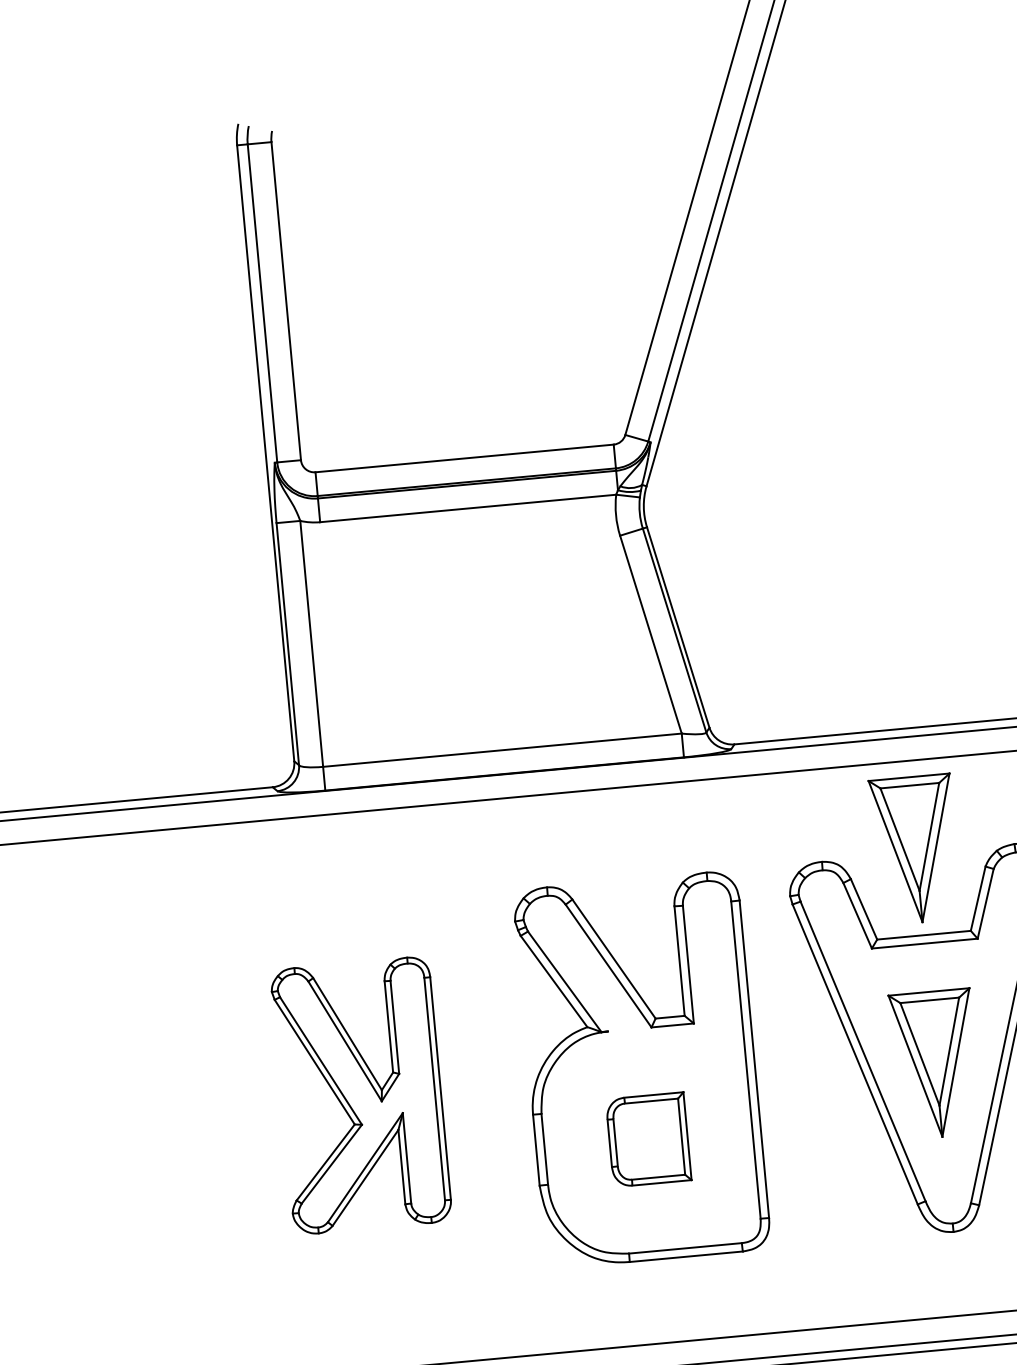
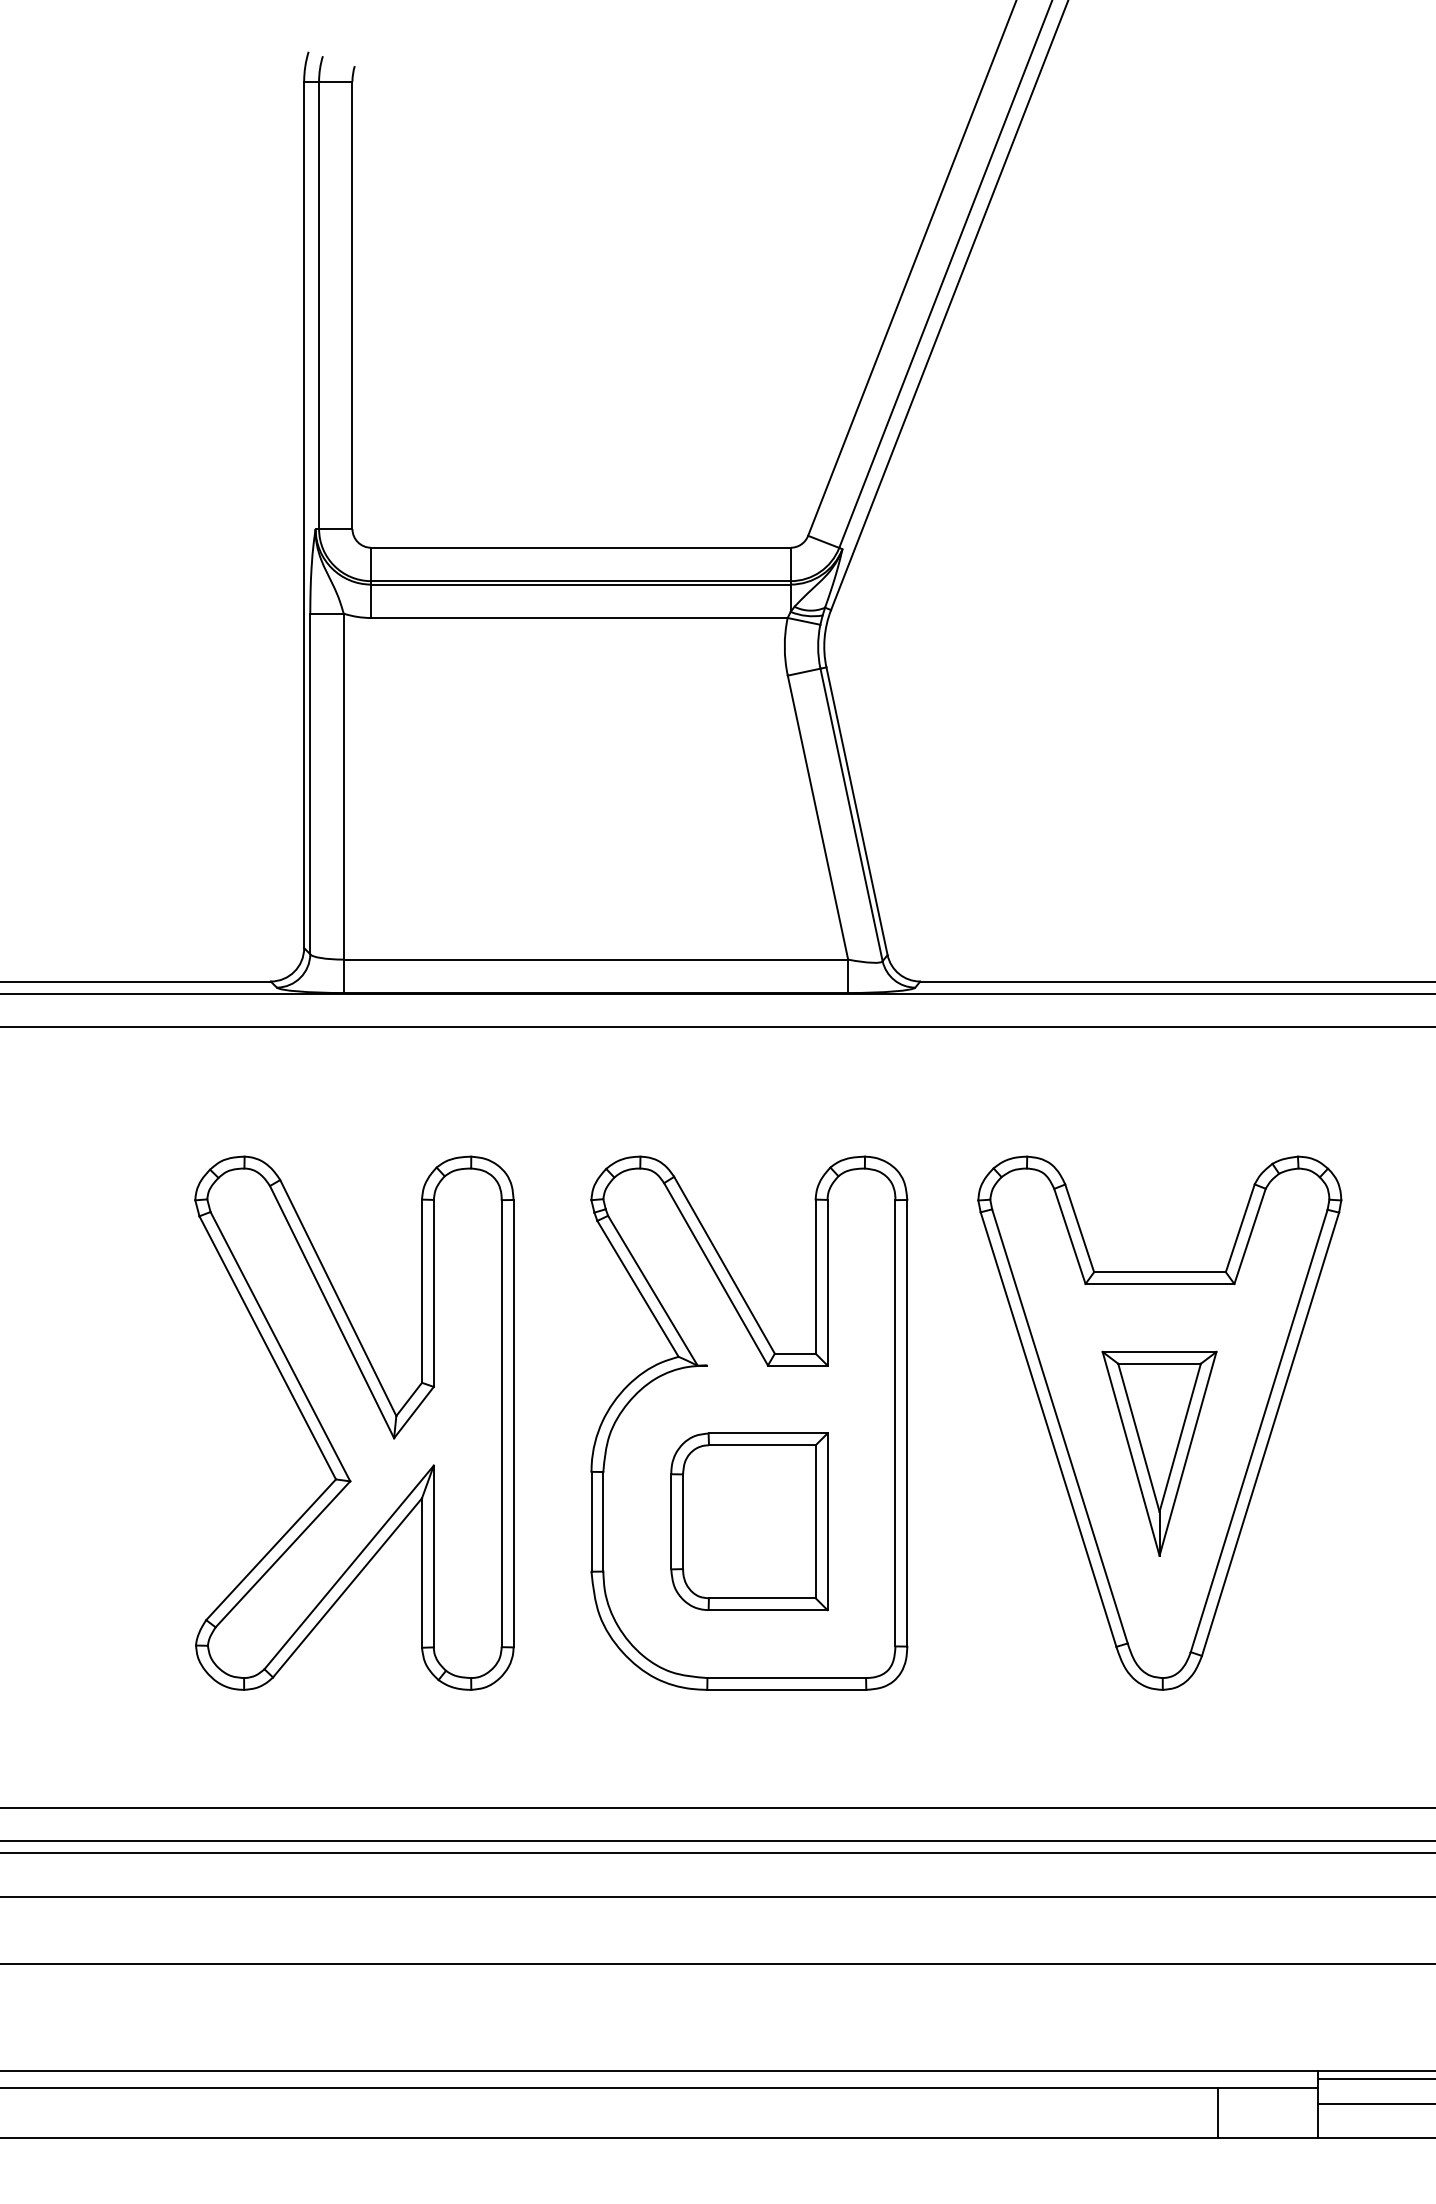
part: (915, 849) -> (1159, 1151), removed
part: (361, 1095) -> (354, 1422), size x1.43
part: (648, 1139) -> (749, 1521), size x1.43

